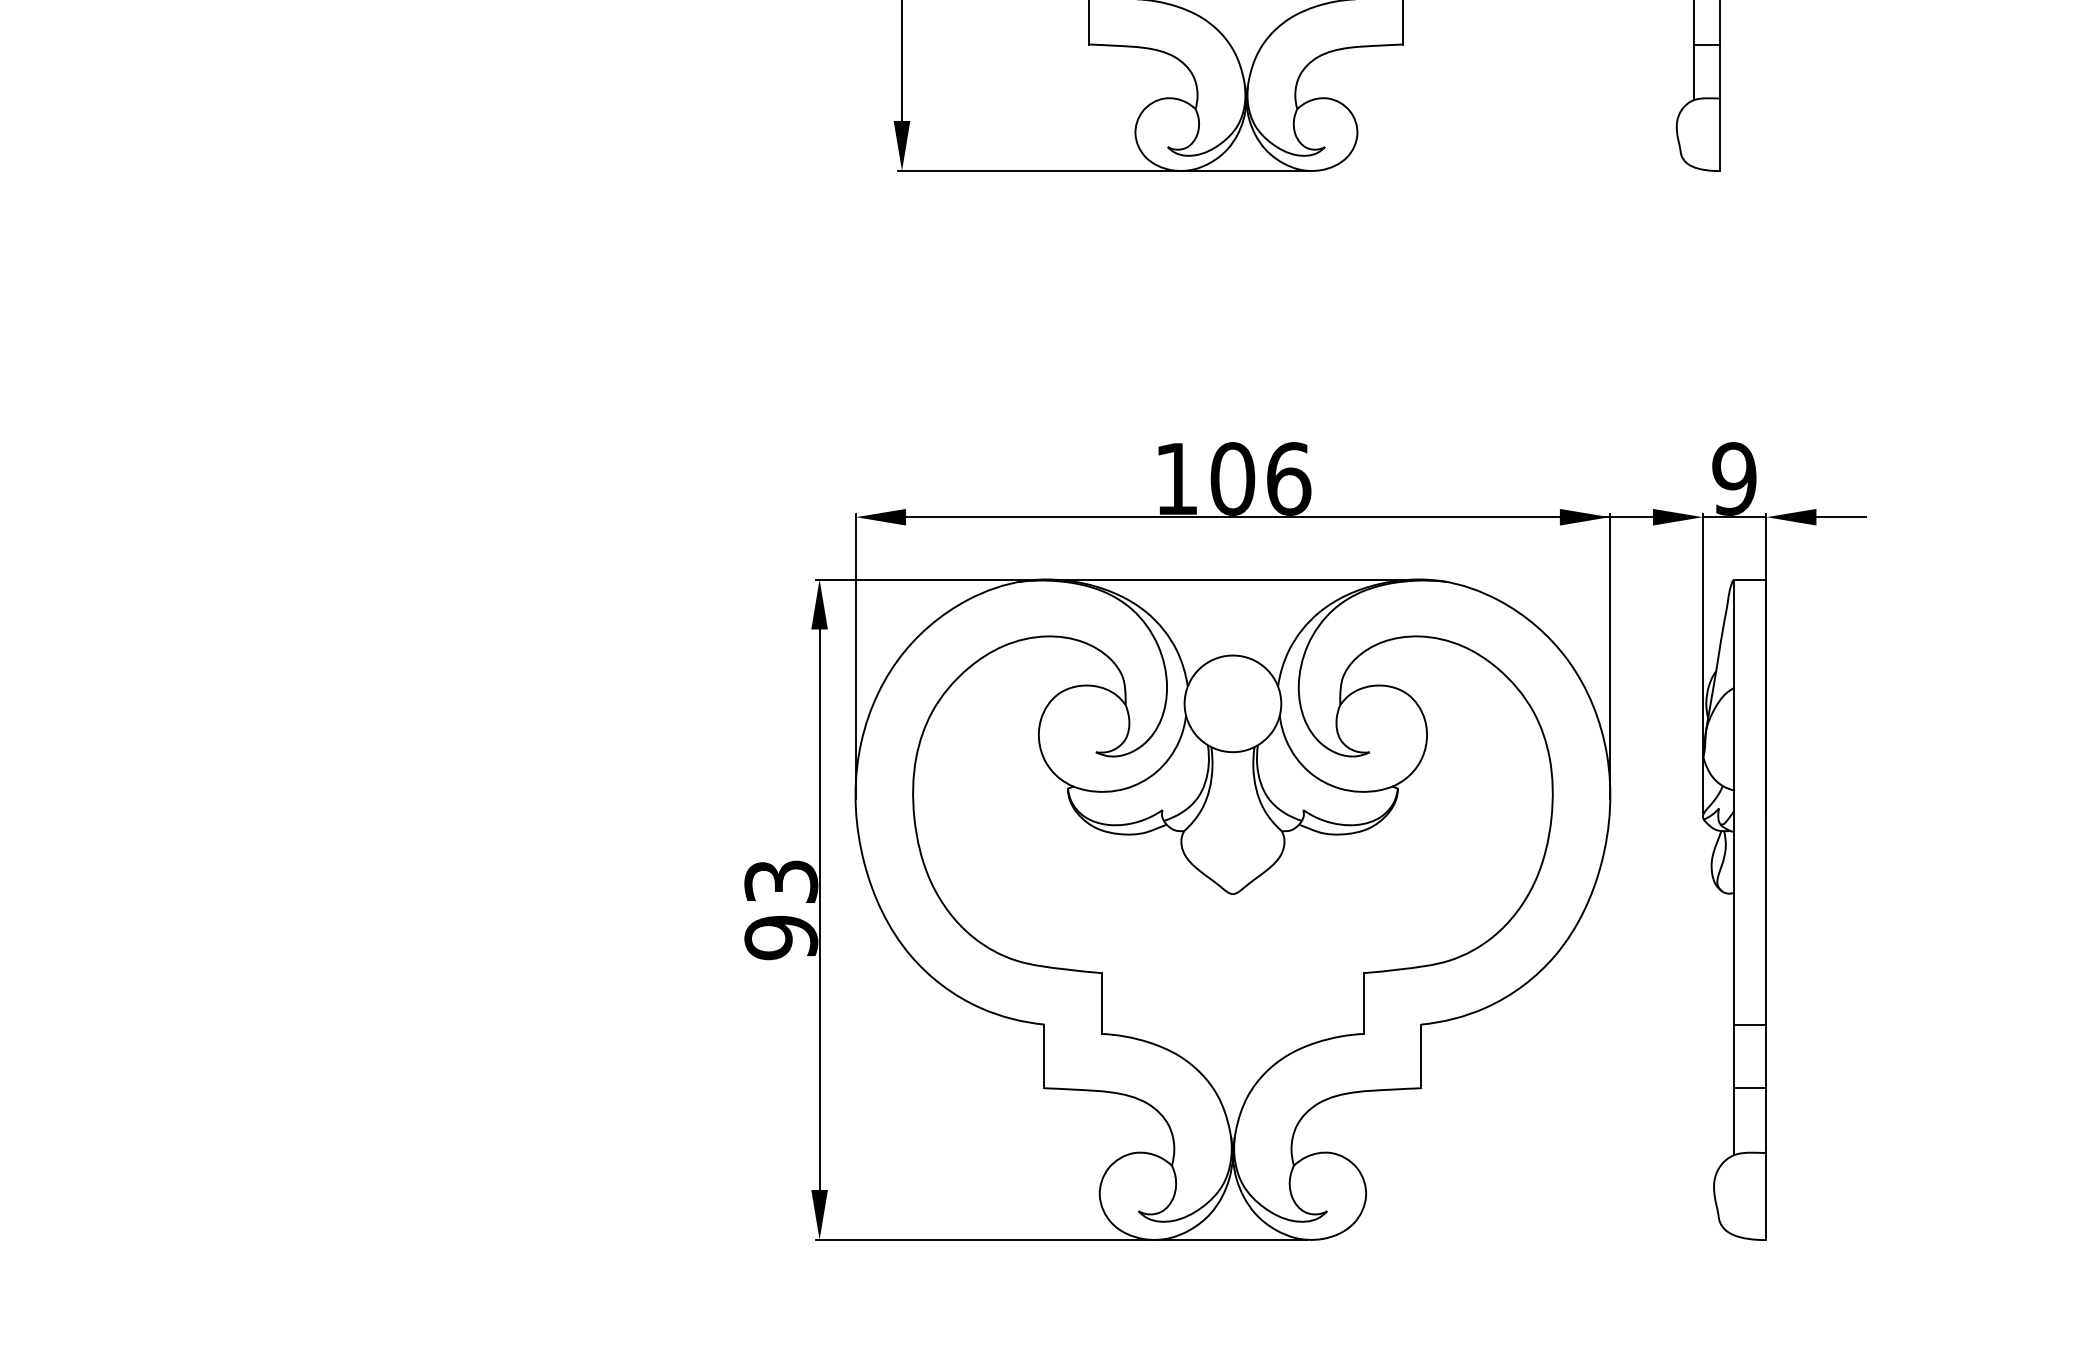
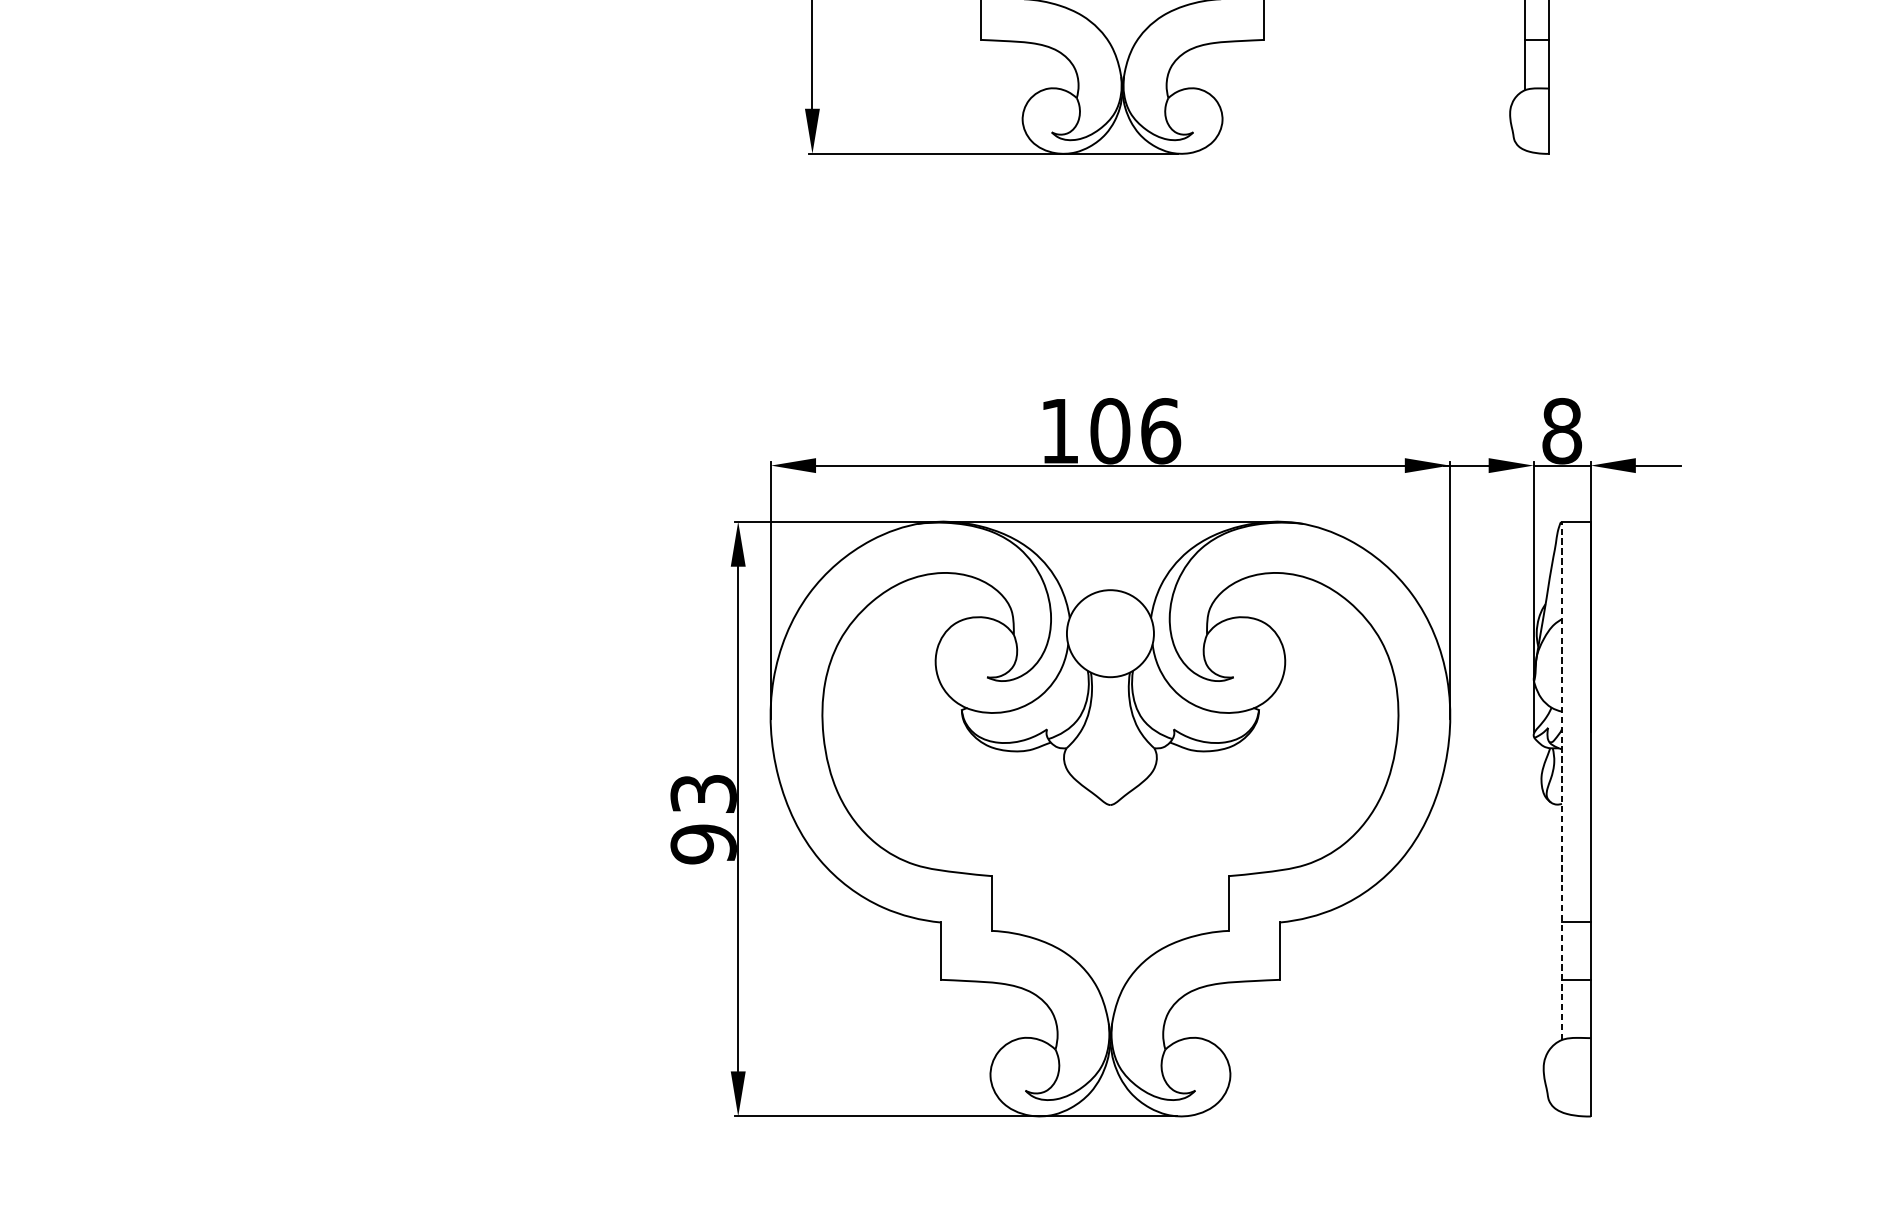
text: (1734, 478) -> (1562, 430), 9 -> 8
line: (1734, 867) -> (1562, 781), solid -> dashed

